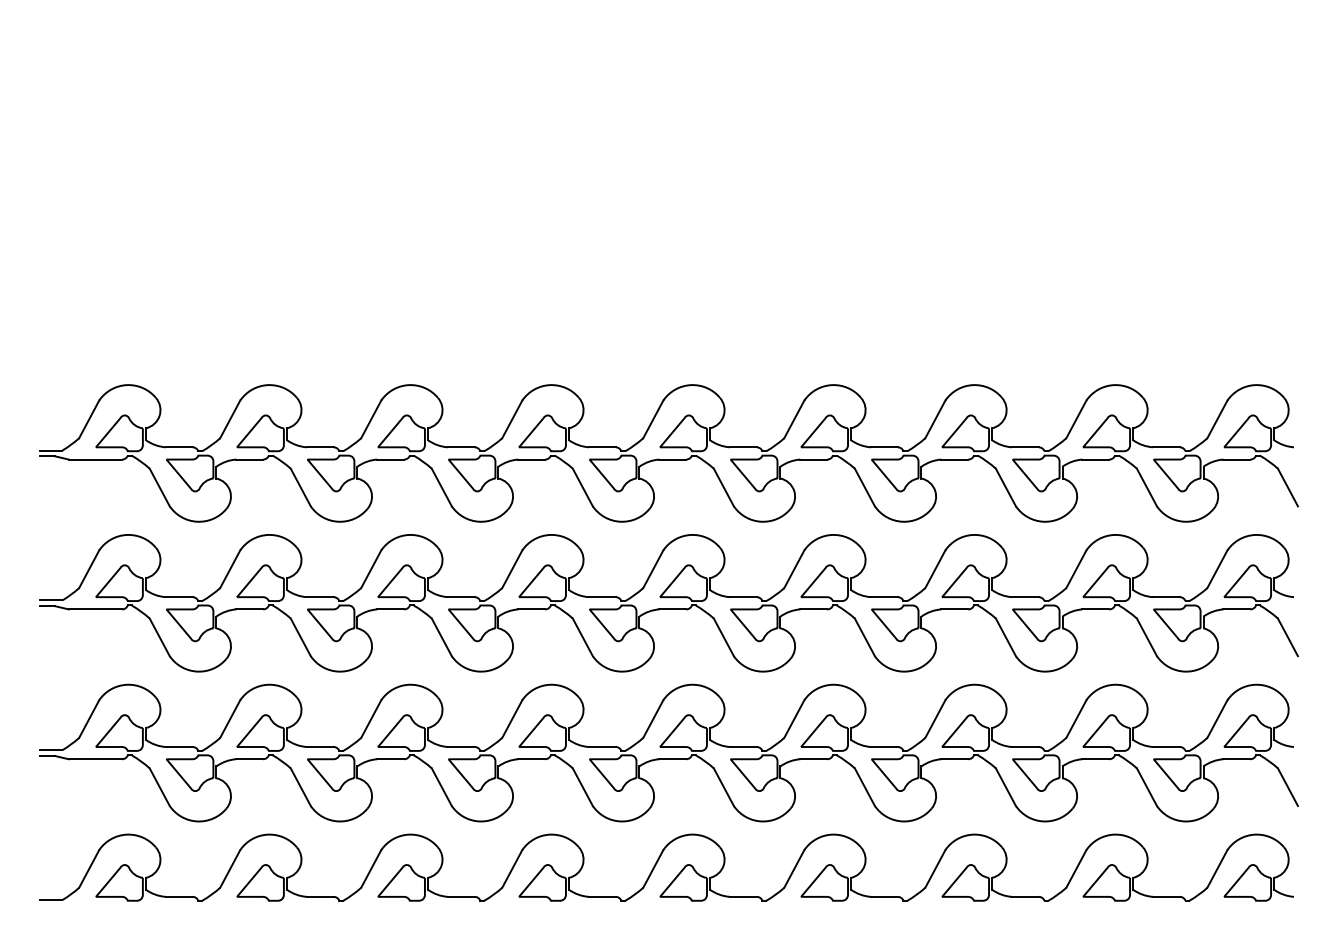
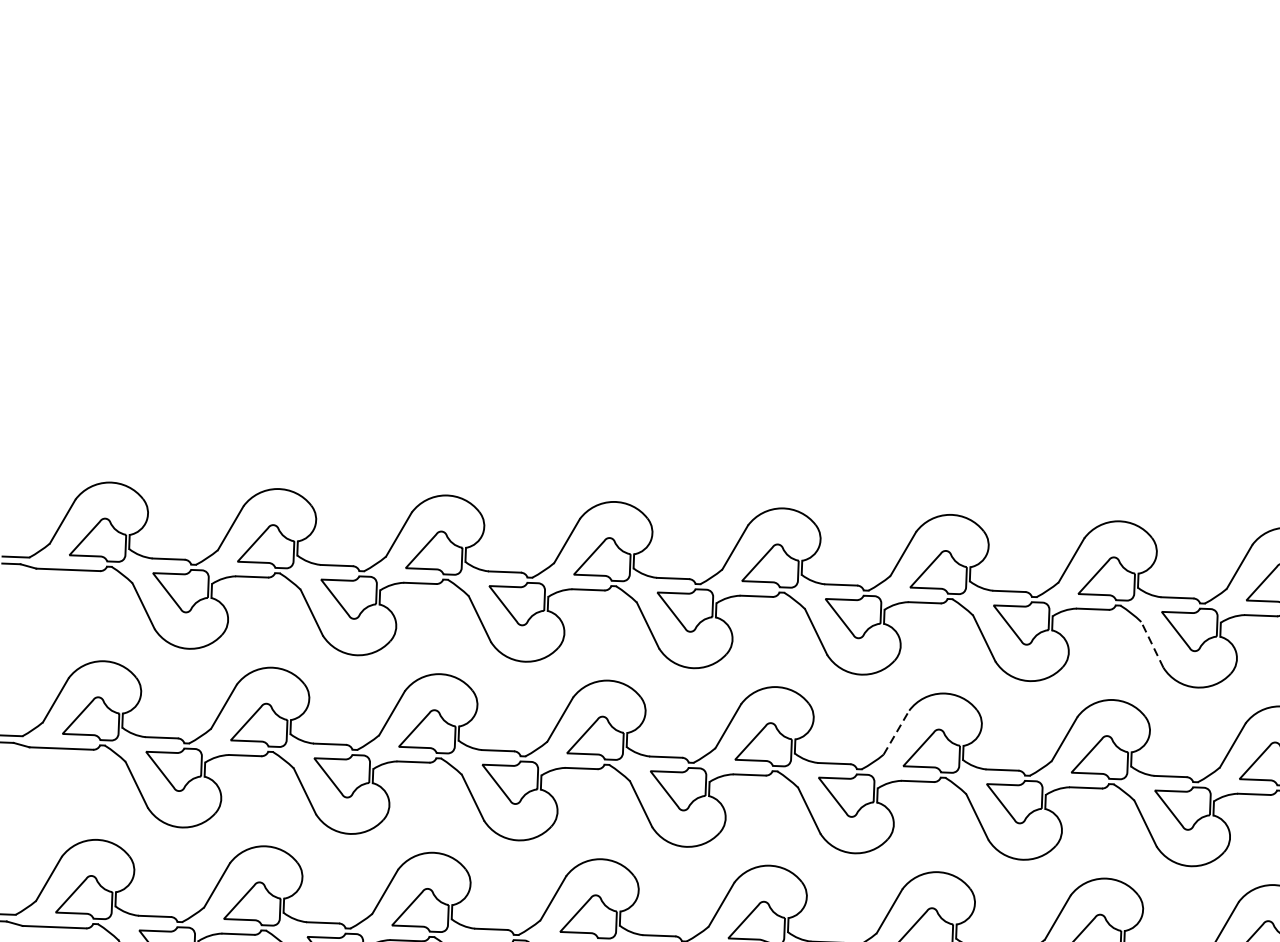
line: (1005, 487) -> (1151, 644), solid -> dashed
line: (794, 568) -> (896, 731), solid -> dashed

